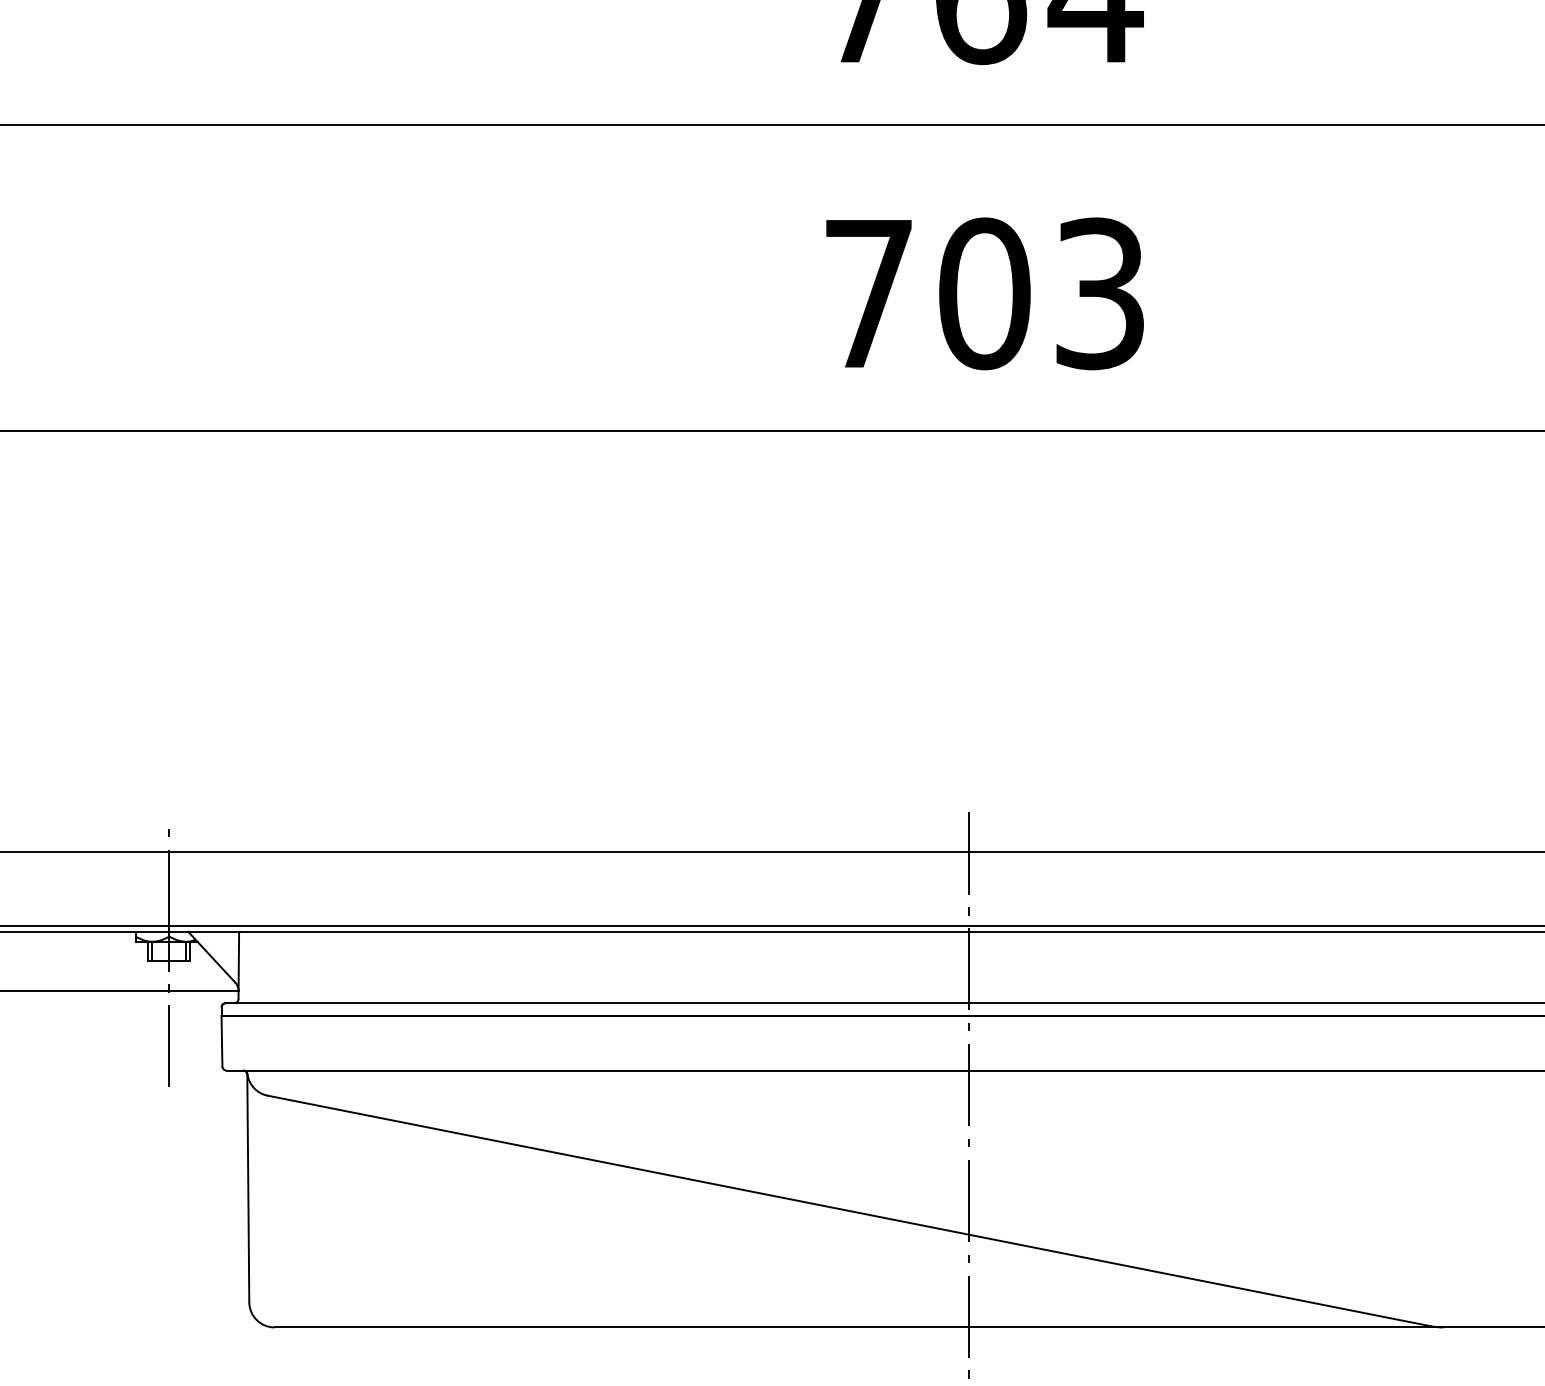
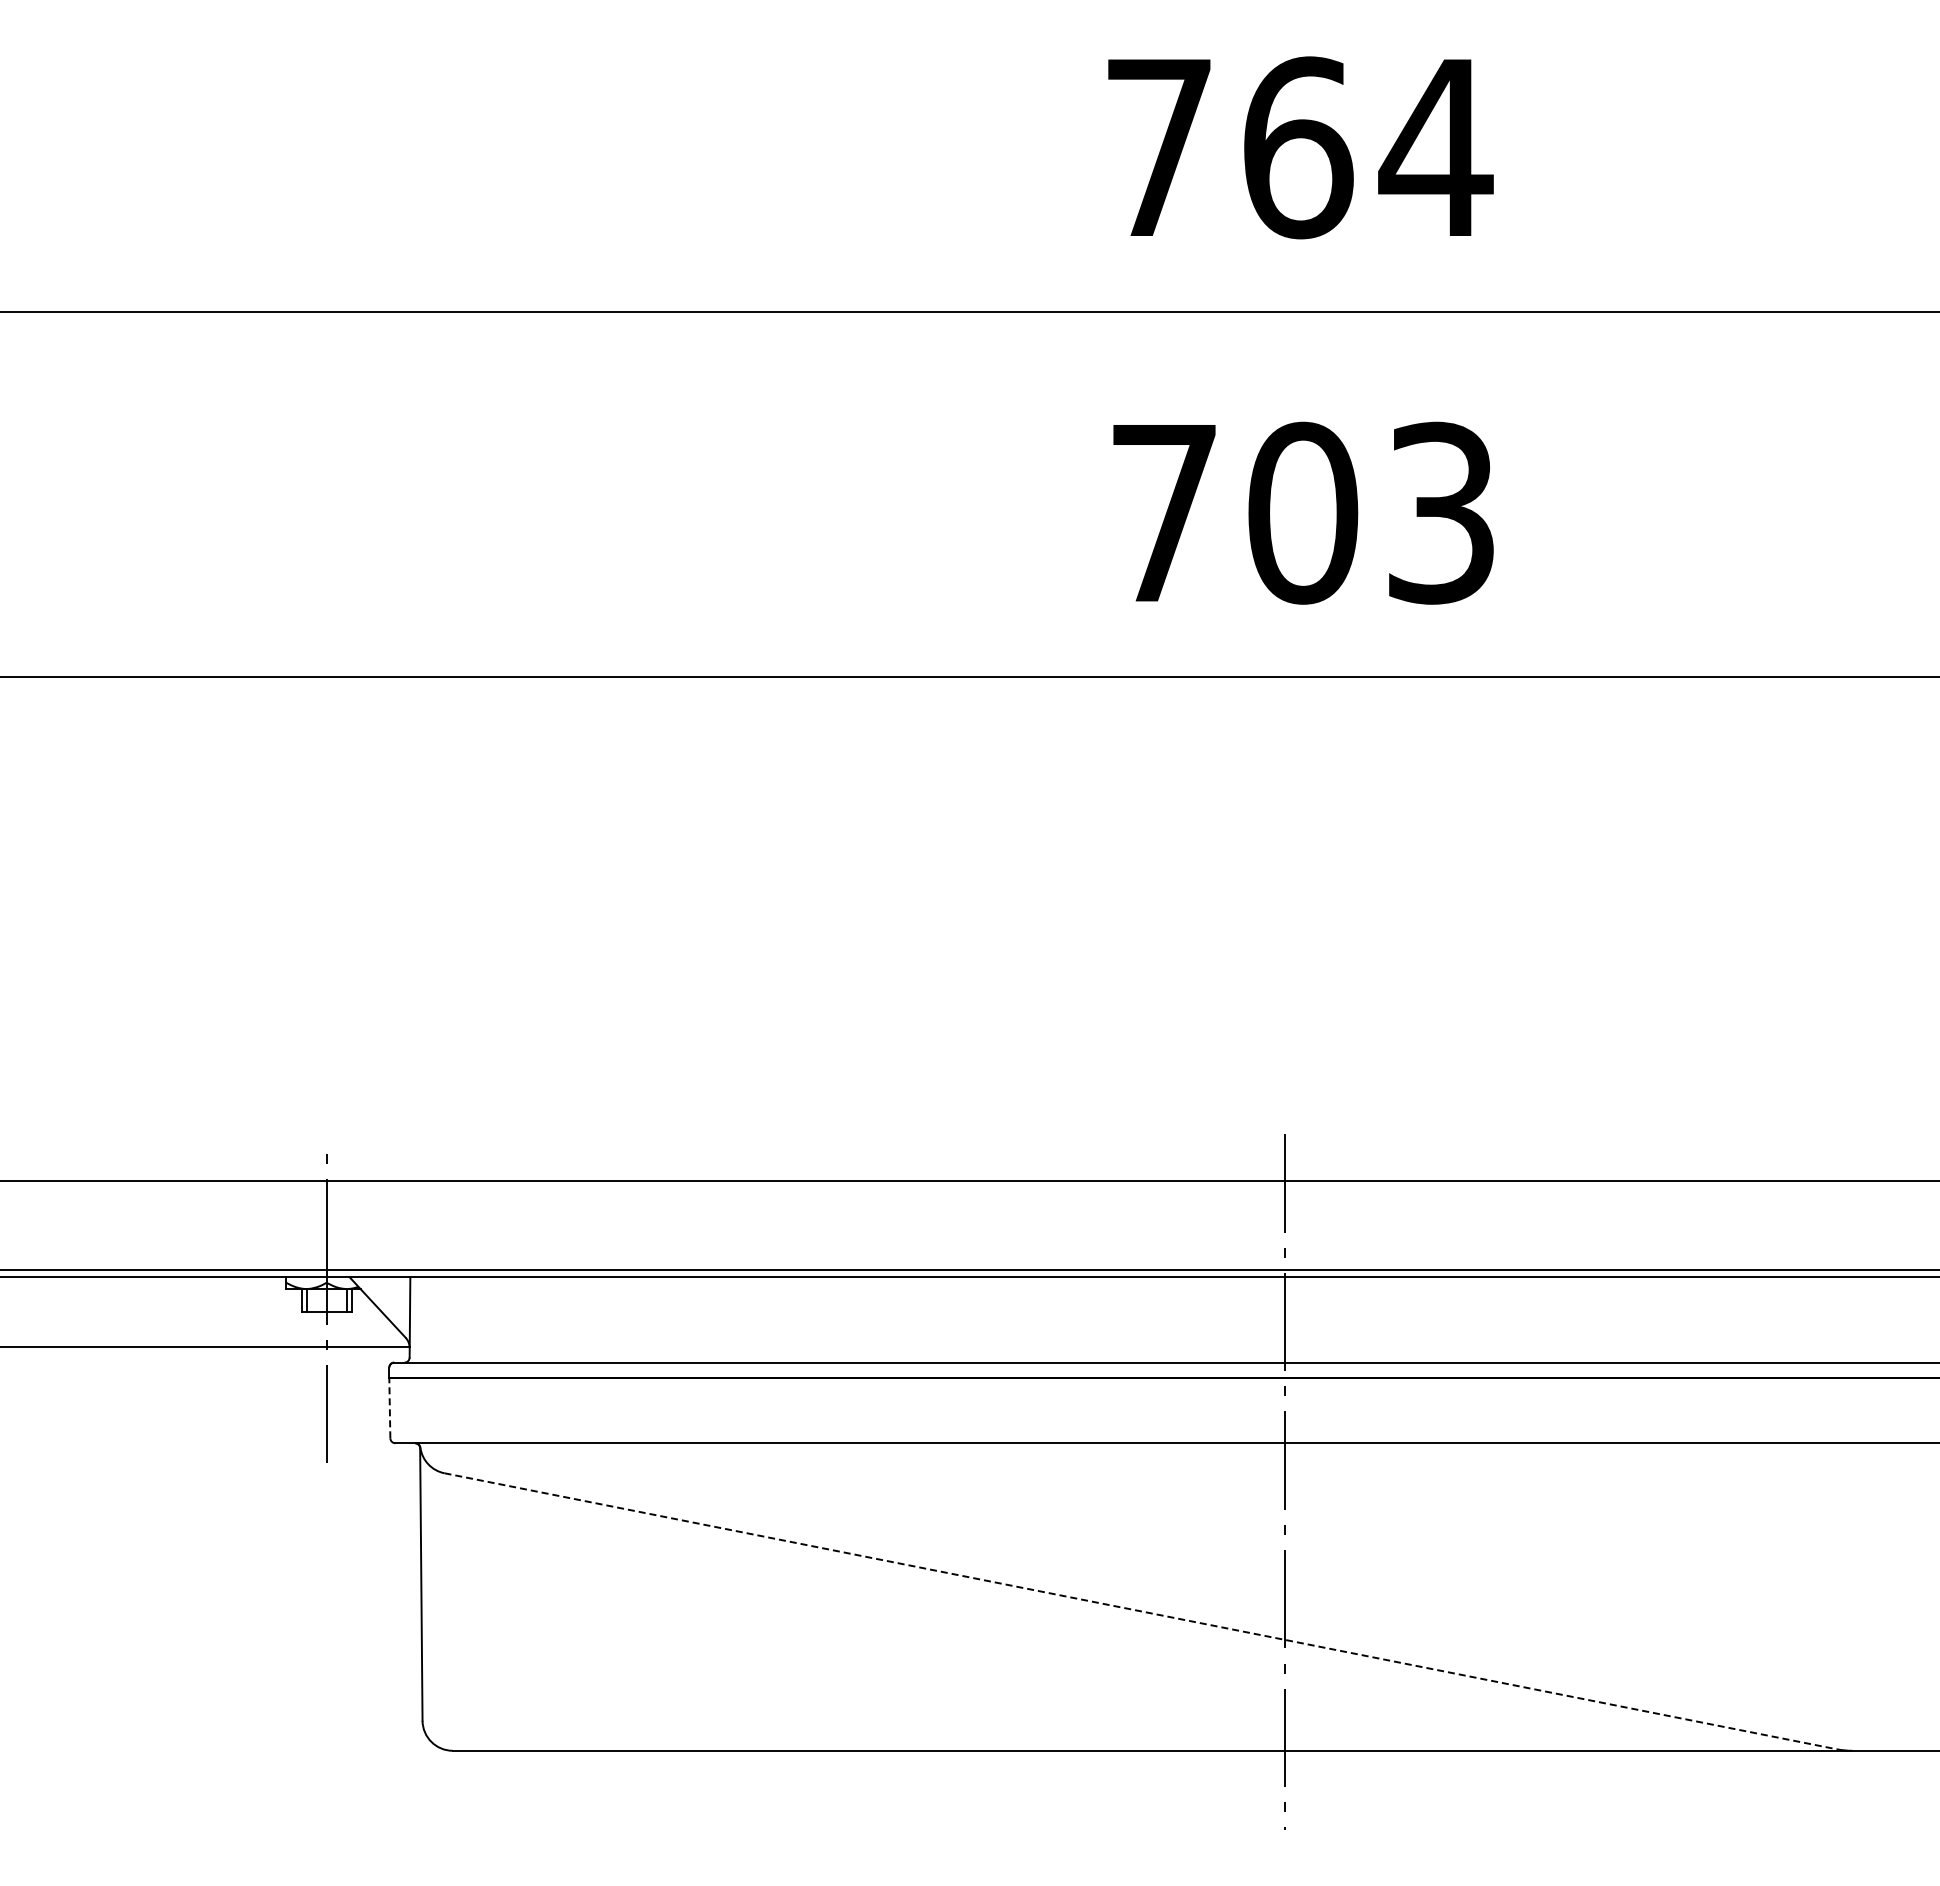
line: (221, 1040) -> (389, 1407), solid -> dashed
line: (848, 1211) -> (1140, 1611), solid -> dashed

